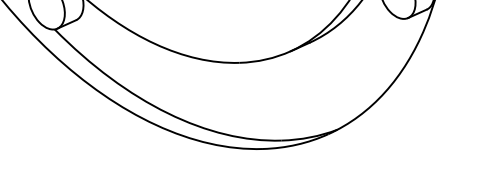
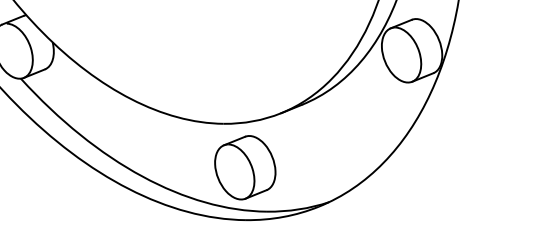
part: (260, 101) -> (245, 167), added

